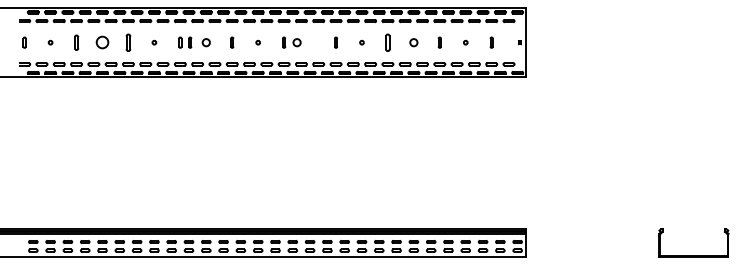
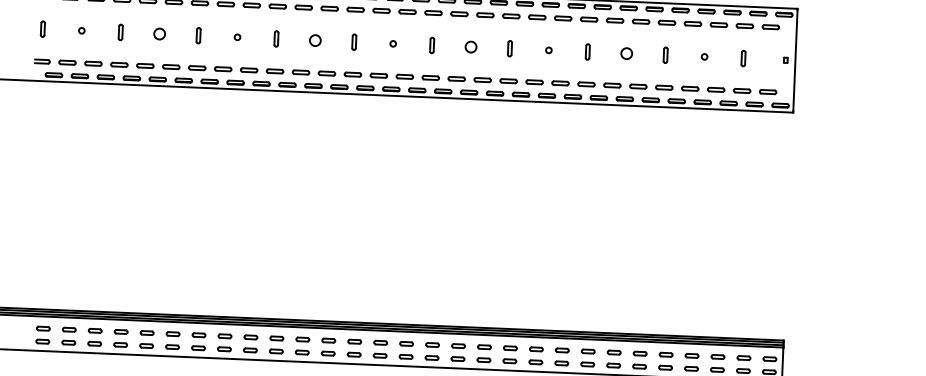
part: (76, 42) -> (120, 32), size x0.71
circle: (102, 42) -> (159, 33), size x0.62
part: (128, 42) -> (198, 35), size x0.62
part: (190, 42) -> (291, 39), removed
circle: (296, 42) -> (470, 46), moved
part: (387, 42) -> (587, 51), size x0.62

